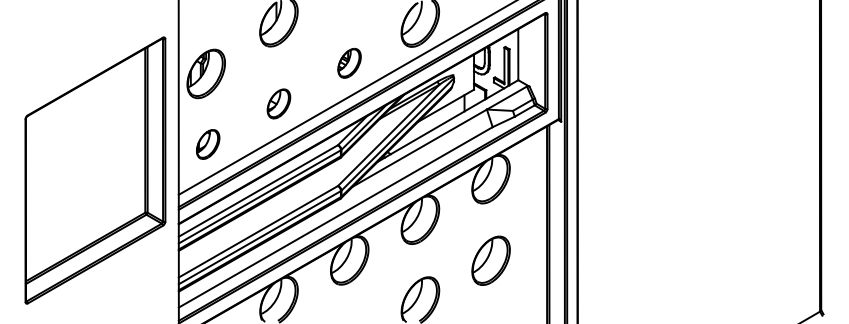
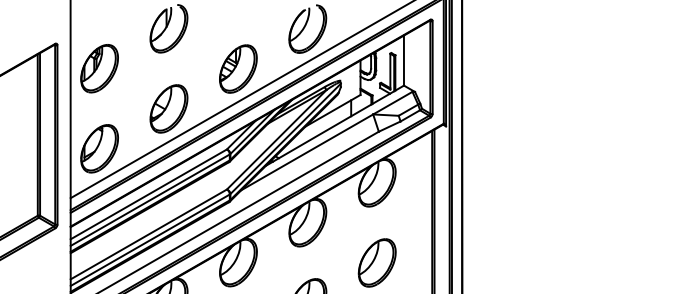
part: (349, 63) -> (238, 69), size x1.67
part: (205, 73) -> (98, 68), moved
part: (278, 103) -> (168, 108), size x1.67
part: (207, 144) -> (98, 148), size x1.67

